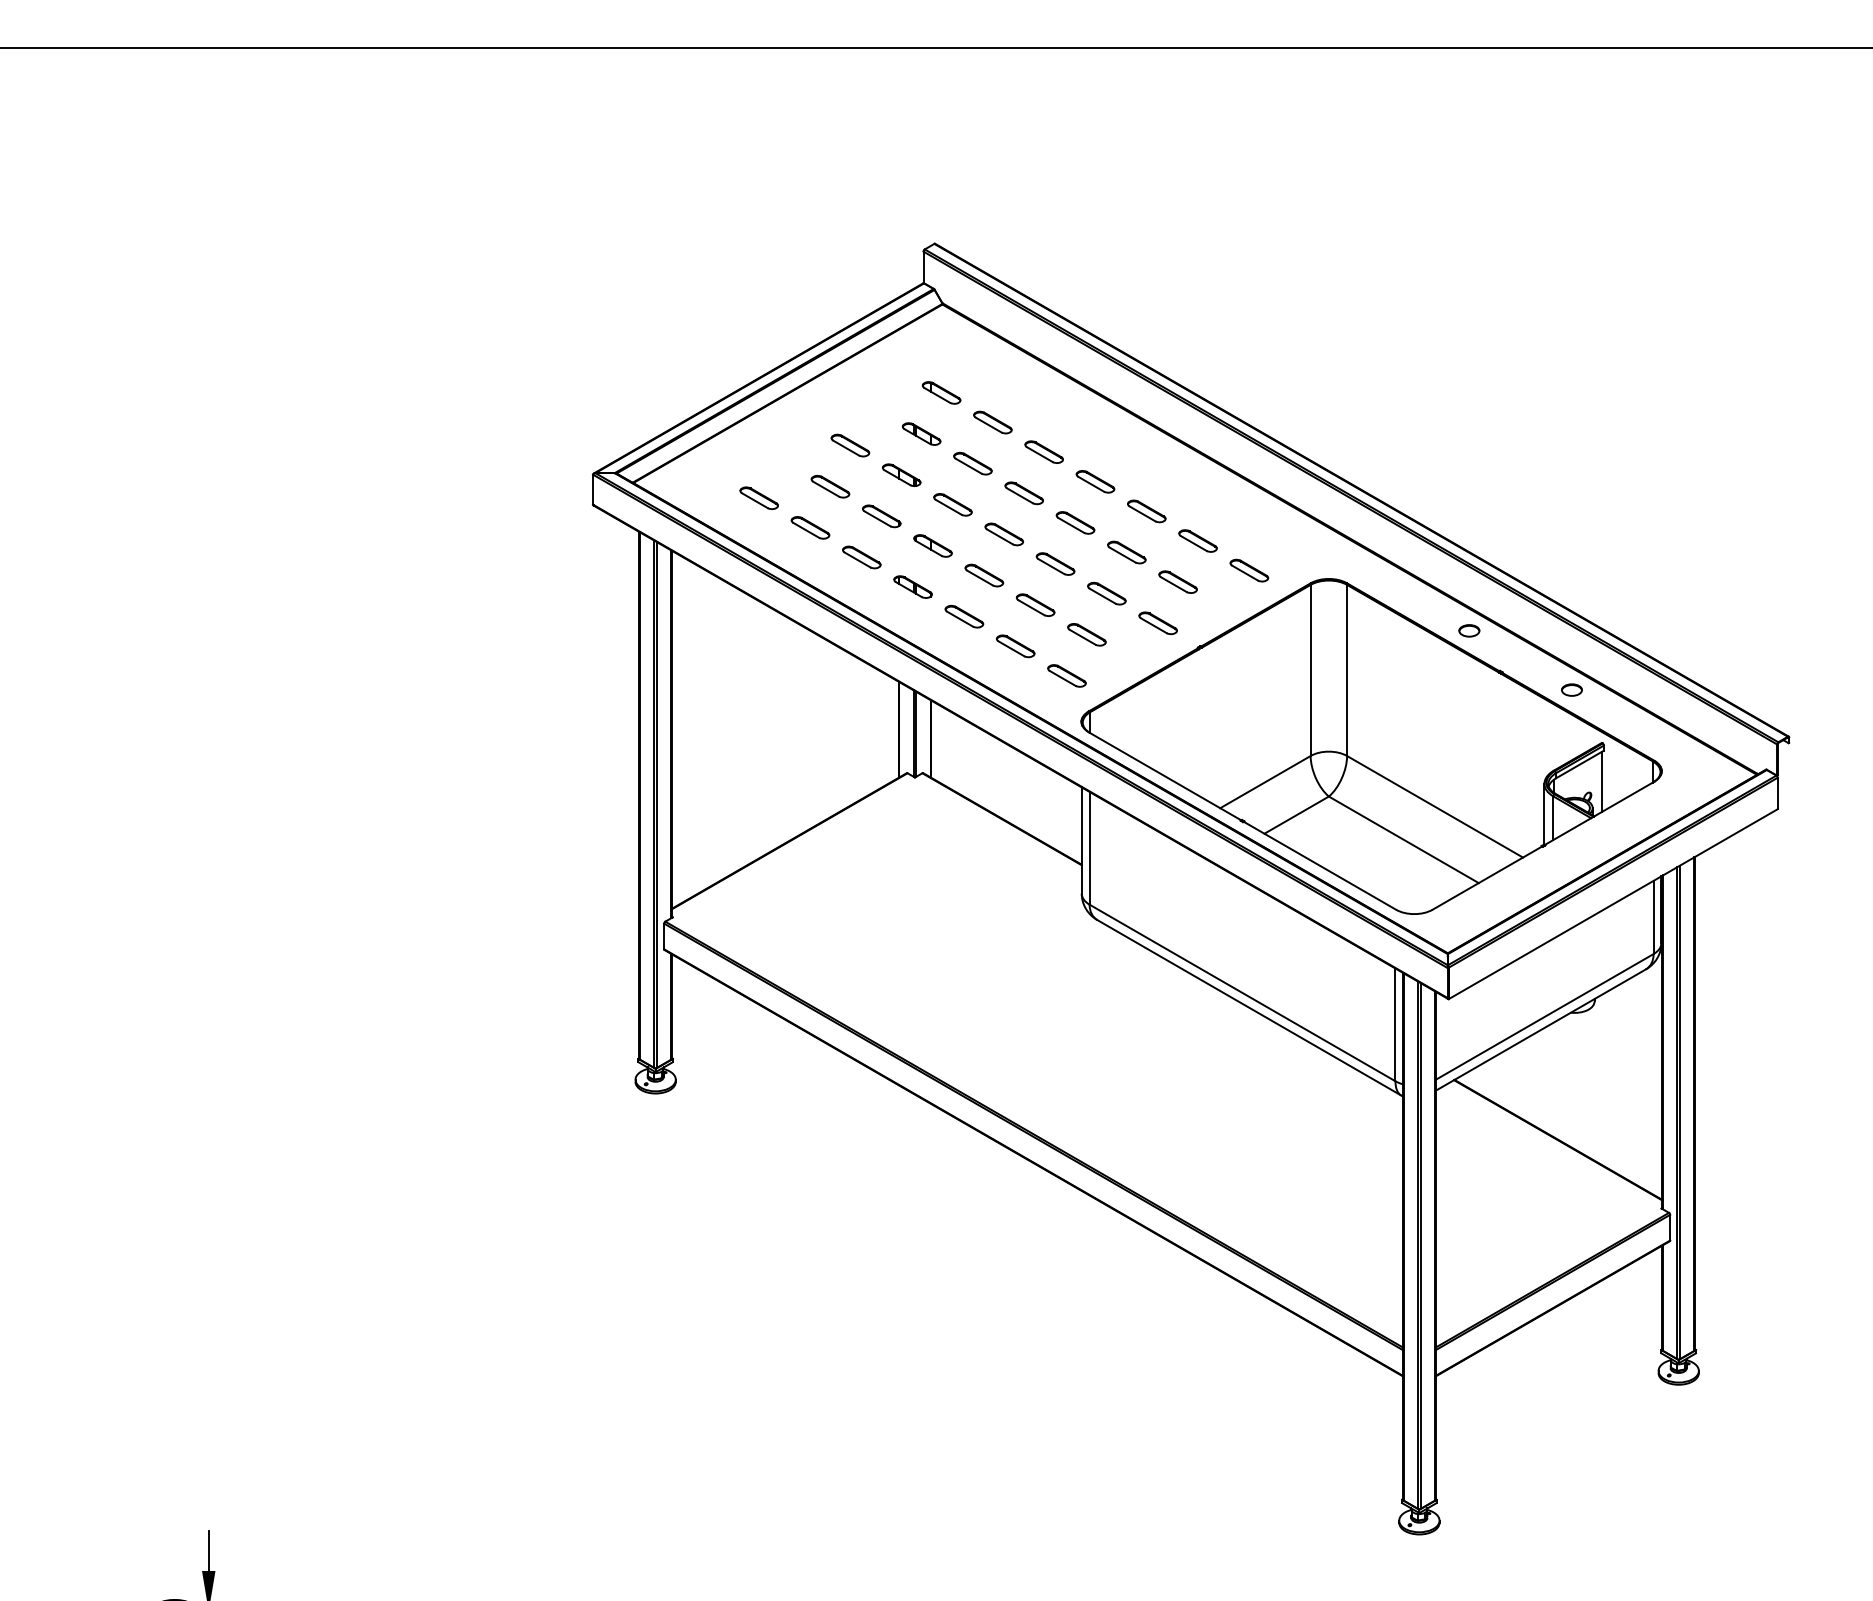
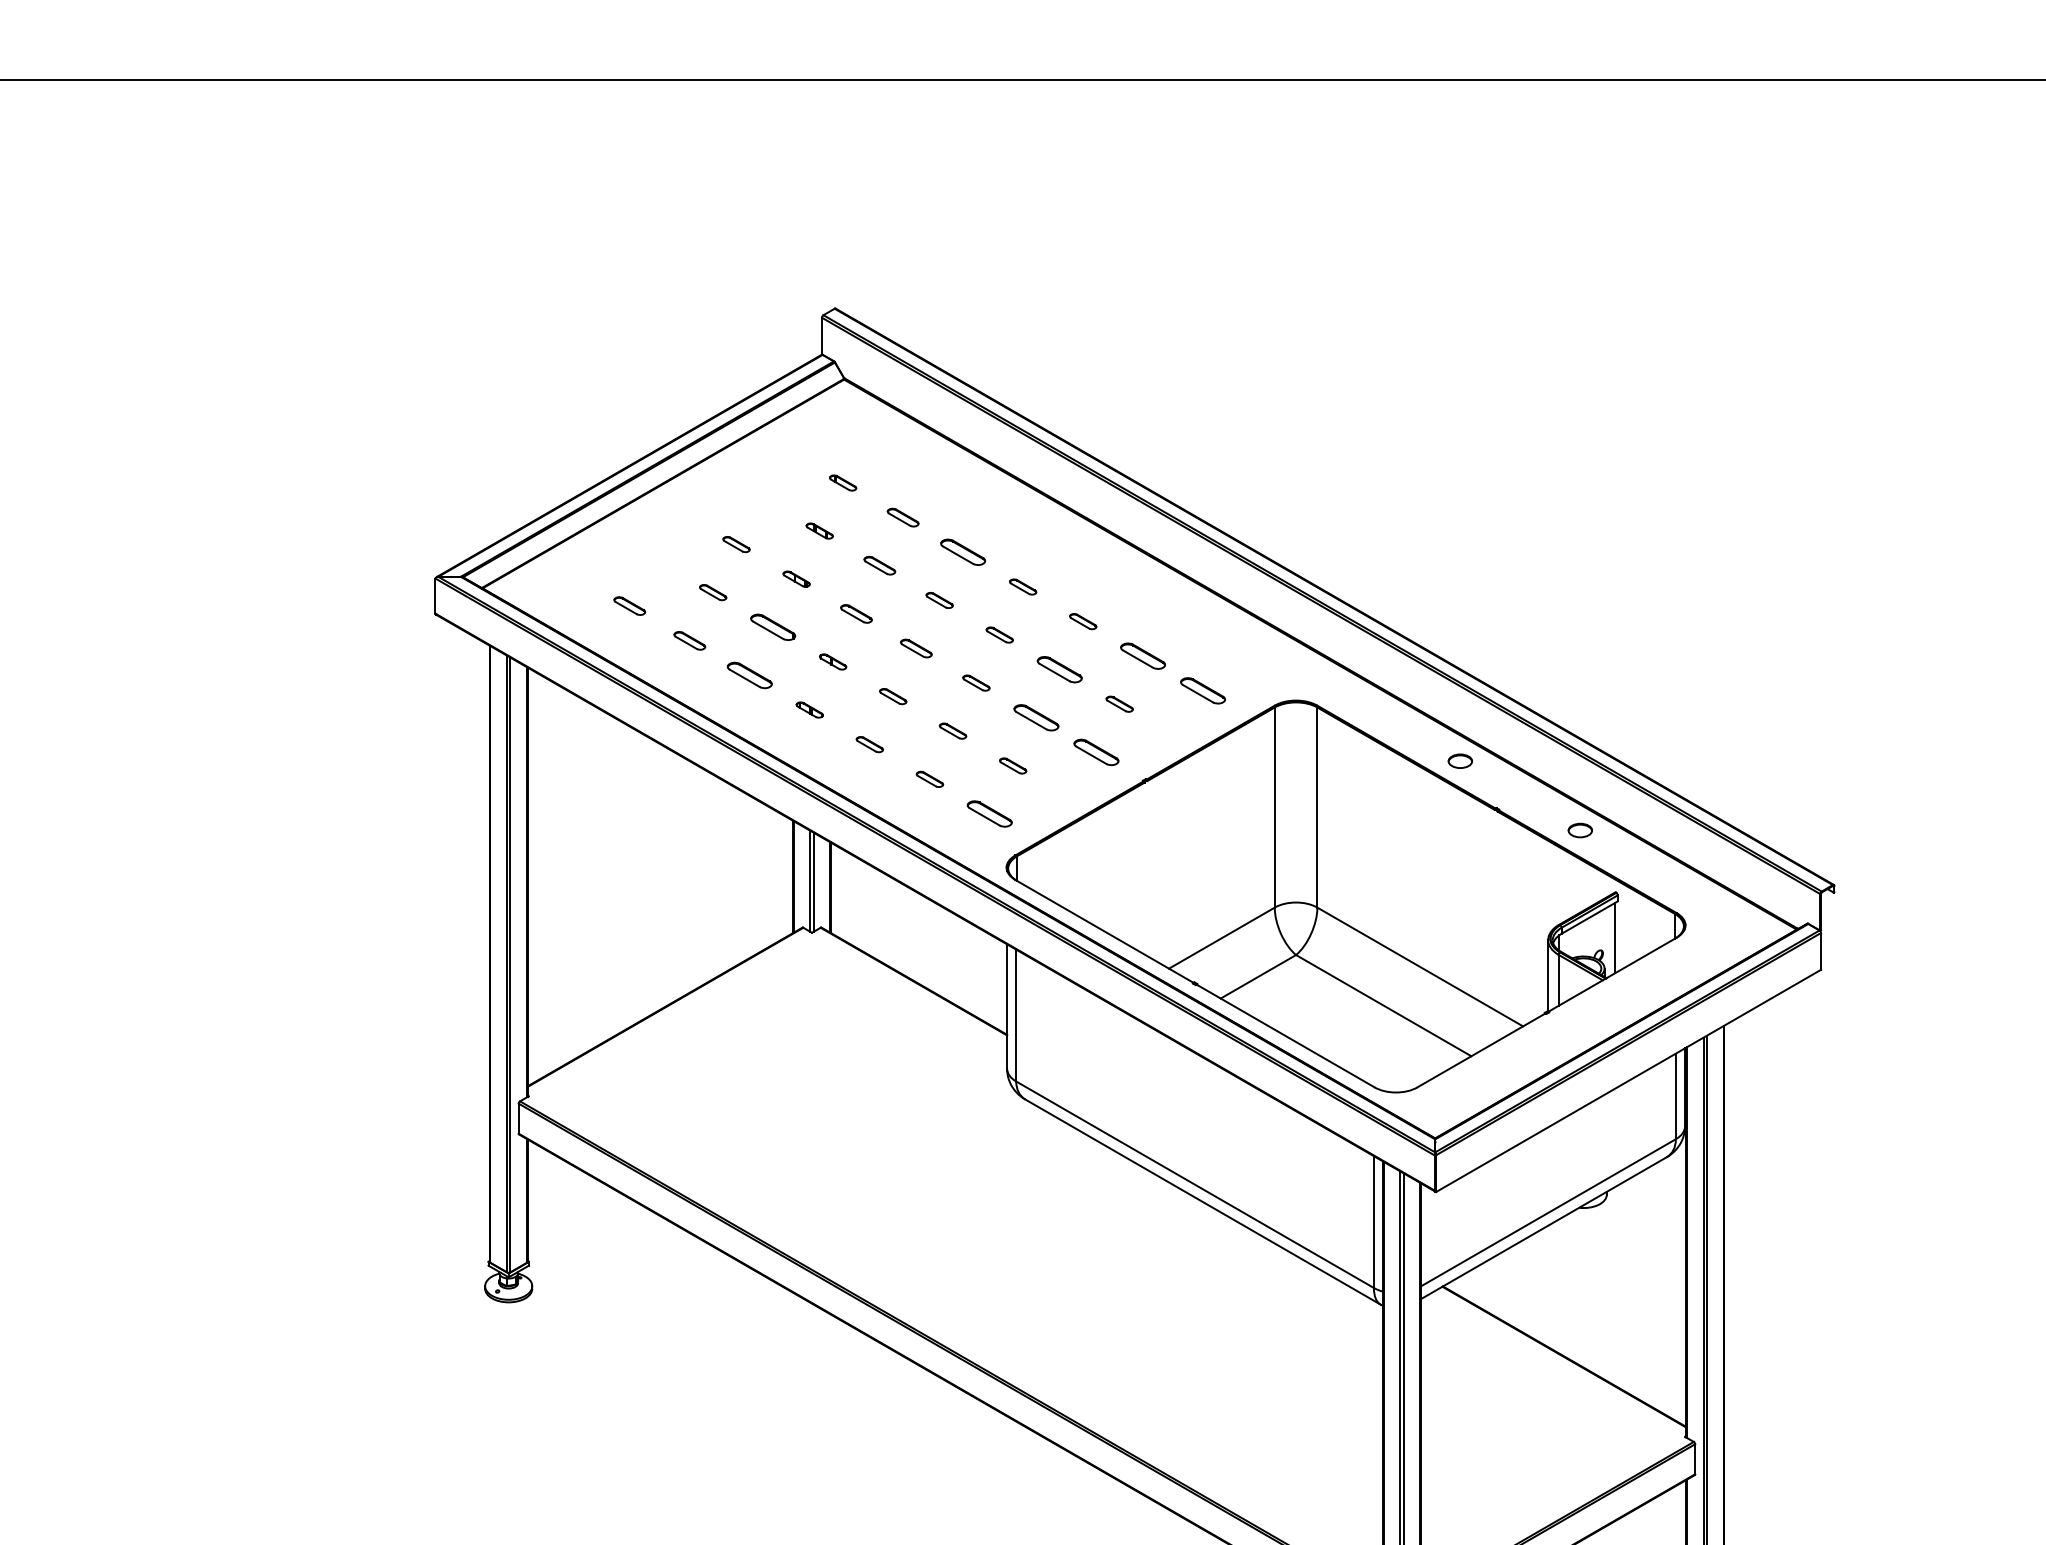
part: (941, 392) -> (843, 482), size x0.6
part: (992, 422) -> (902, 517), size x0.7
part: (921, 433) -> (819, 530), size x0.6
part: (850, 445) -> (736, 544), size x0.6
part: (972, 463) -> (879, 565), size x0.7
part: (901, 474) -> (796, 578), size x0.6
part: (1095, 481) -> (1023, 586), size x0.6
part: (830, 486) -> (713, 592), size x0.6
part: (1023, 493) -> (938, 600), size x0.6
part: (758, 497) -> (629, 605), size x0.7
part: (952, 504) -> (855, 613), size x0.7
part: (1146, 511) -> (1082, 621), size x0.6
part: (1075, 522) -> (999, 634), size x0.6
part: (810, 527) -> (689, 640), size x0.7
part: (1003, 534) -> (915, 648), size x0.7
part: (932, 545) -> (832, 661), size x0.6
part: (1055, 563) -> (976, 682), size x0.6
part: (984, 575) -> (893, 696), size x0.6
part: (1177, 581) -> (1119, 703), size x0.6
part: (912, 586) -> (809, 709), size x0.6
part: (1035, 604) -> (952, 730), size x0.6
part: (964, 616) -> (869, 744), size x0.6
part: (1086, 634) -> (1012, 765), size x0.6
part: (1015, 646) -> (929, 779), size x0.6

